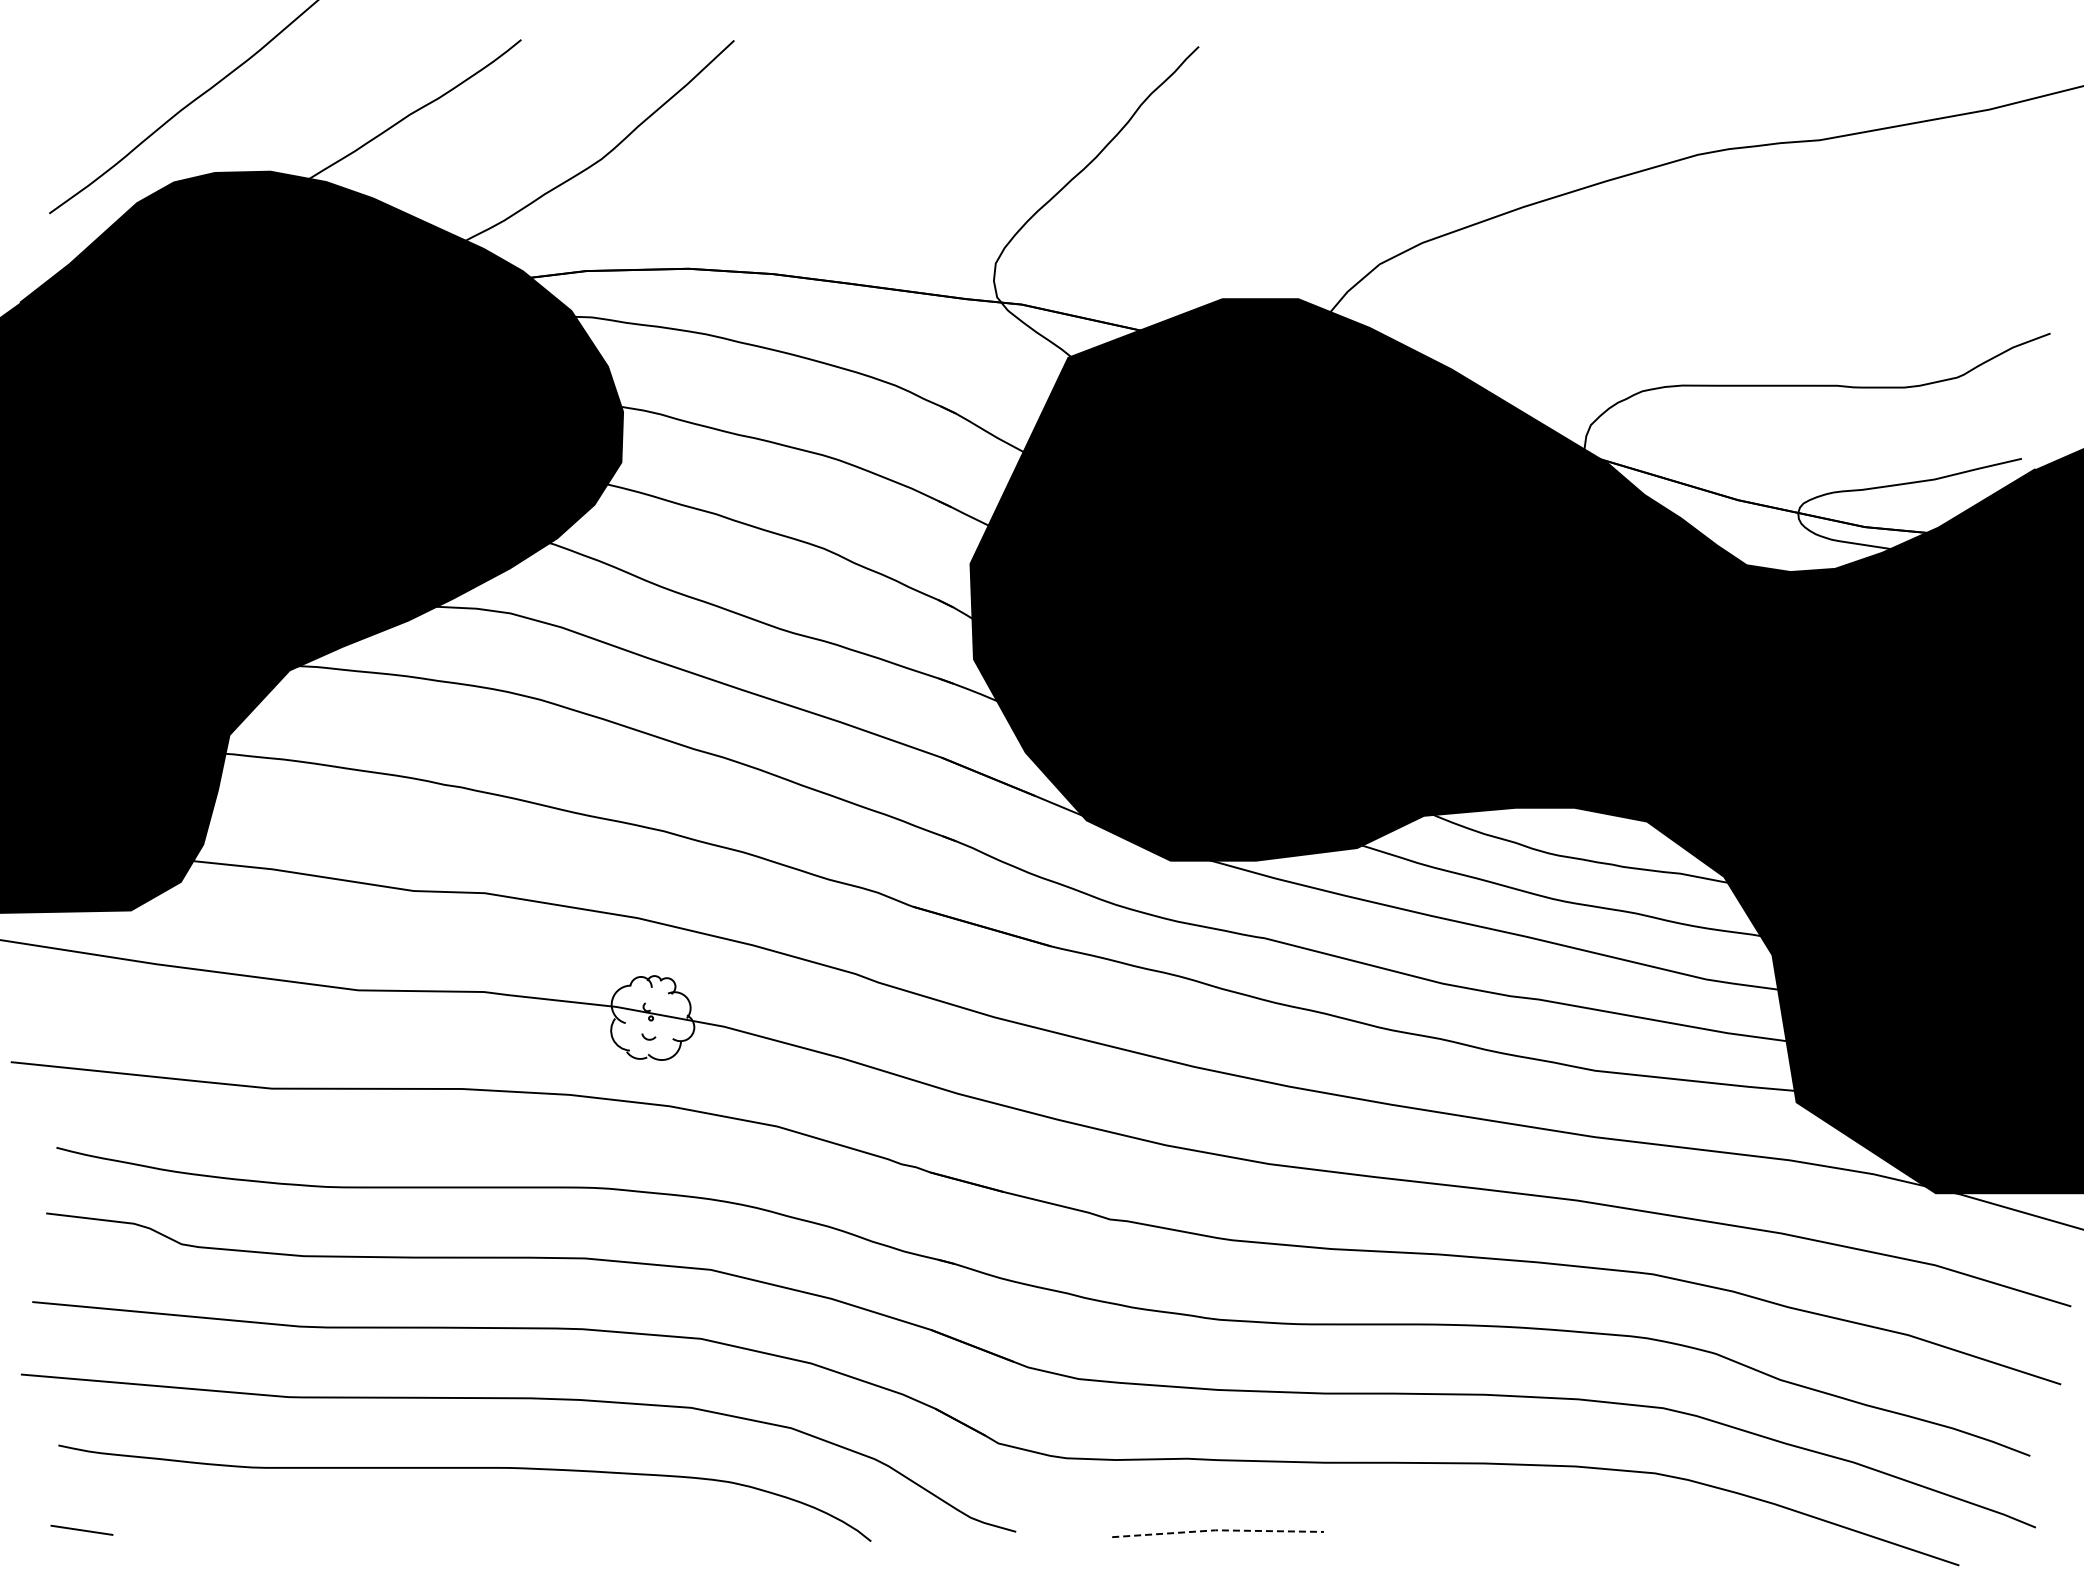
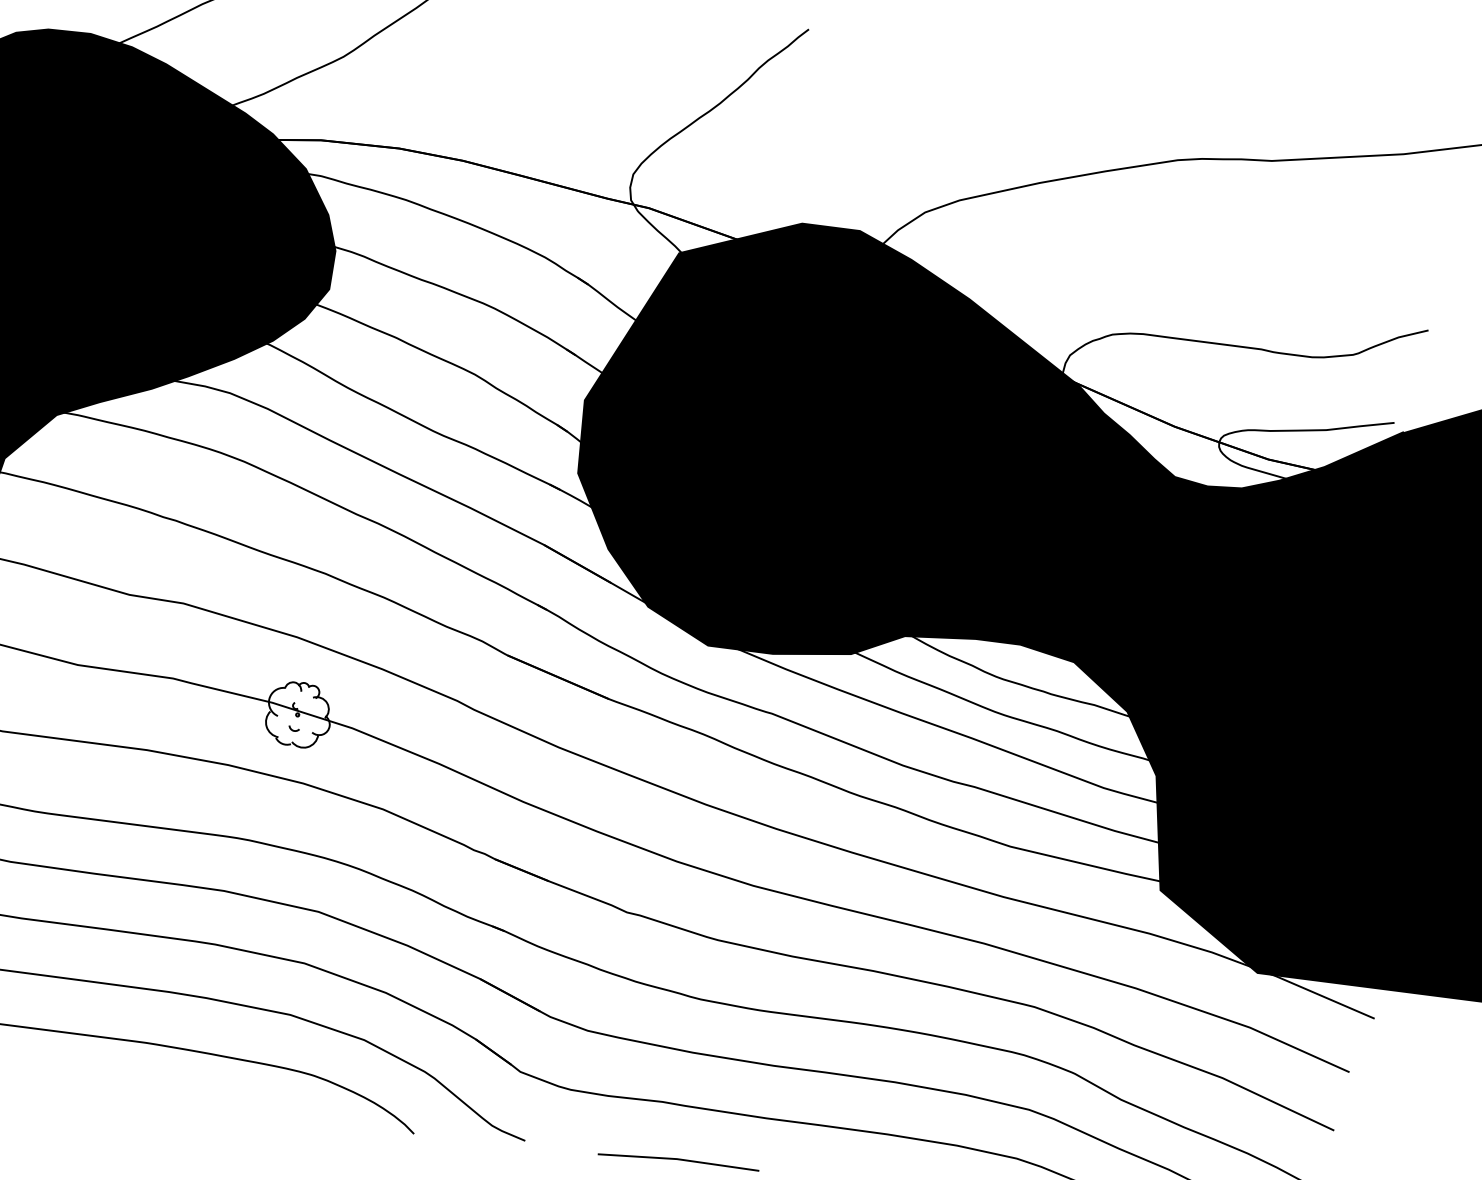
line: (1217, 1530) -> (678, 1159), dashed -> solid

